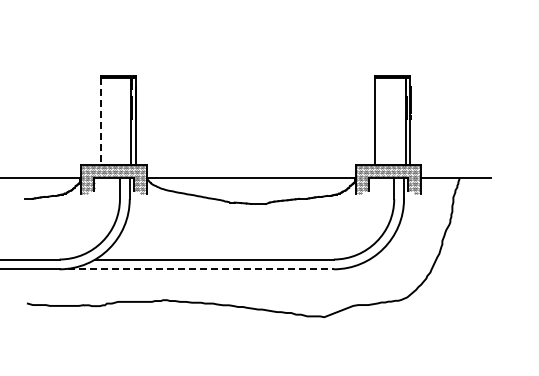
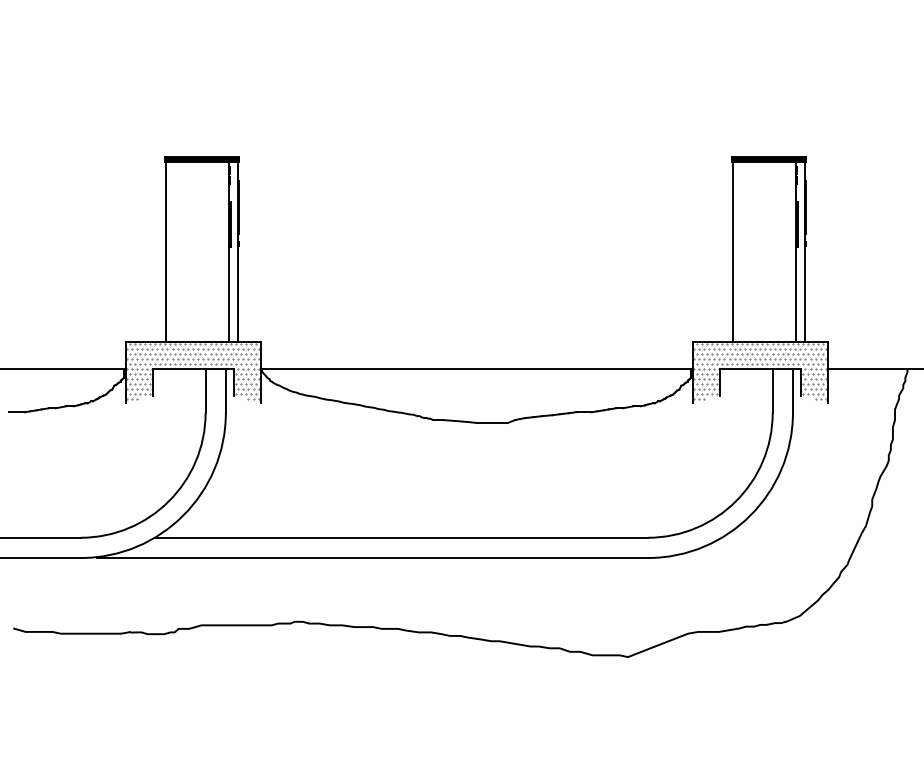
line: (100, 121) -> (165, 252), dashed -> solid
line: (201, 269) -> (374, 558), dashed -> solid

